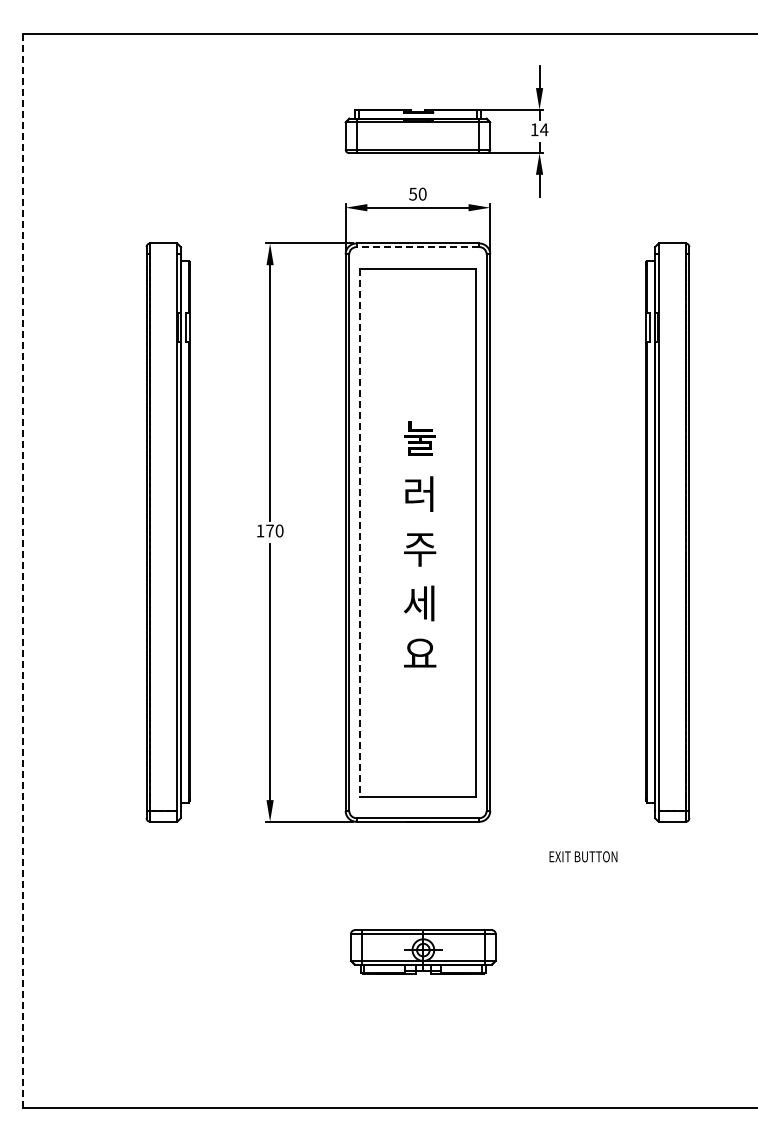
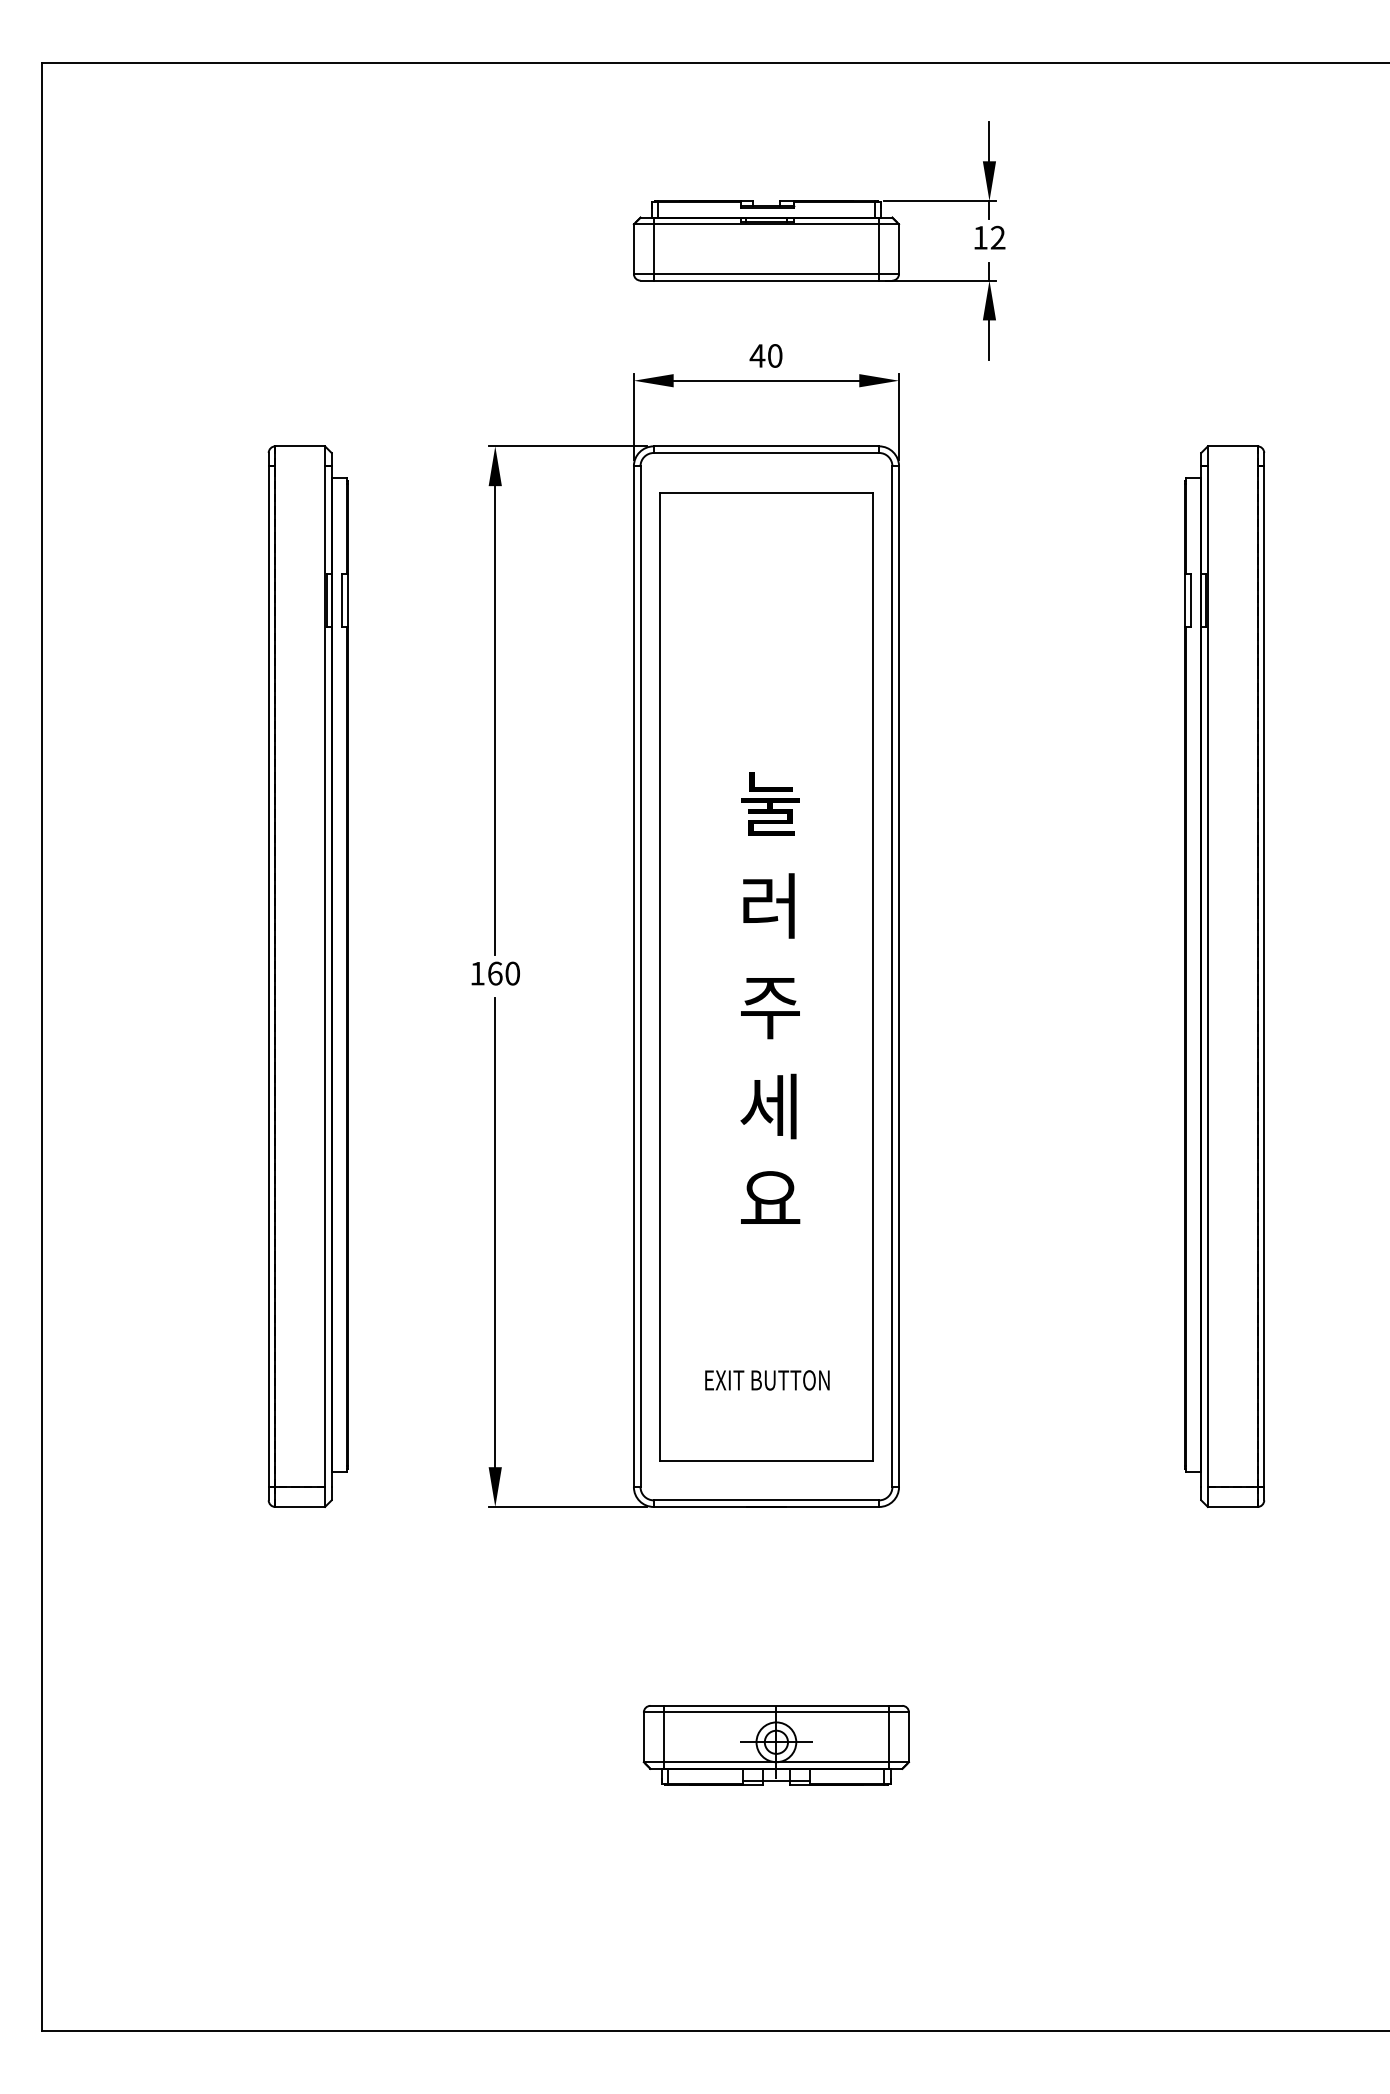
text: (544, 129) -> (998, 237), 14 -> 12
text: (412, 193) -> (756, 354), 50 -> 40
line: (417, 247) -> (765, 453), dashed -> solid
text: (270, 530) -> (496, 972), 170 -> 160
line: (360, 532) -> (661, 976), dashed -> solid
line: (22, 571) -> (41, 1047), dashed -> solid
text: (583, 856) -> (767, 1379), moved

